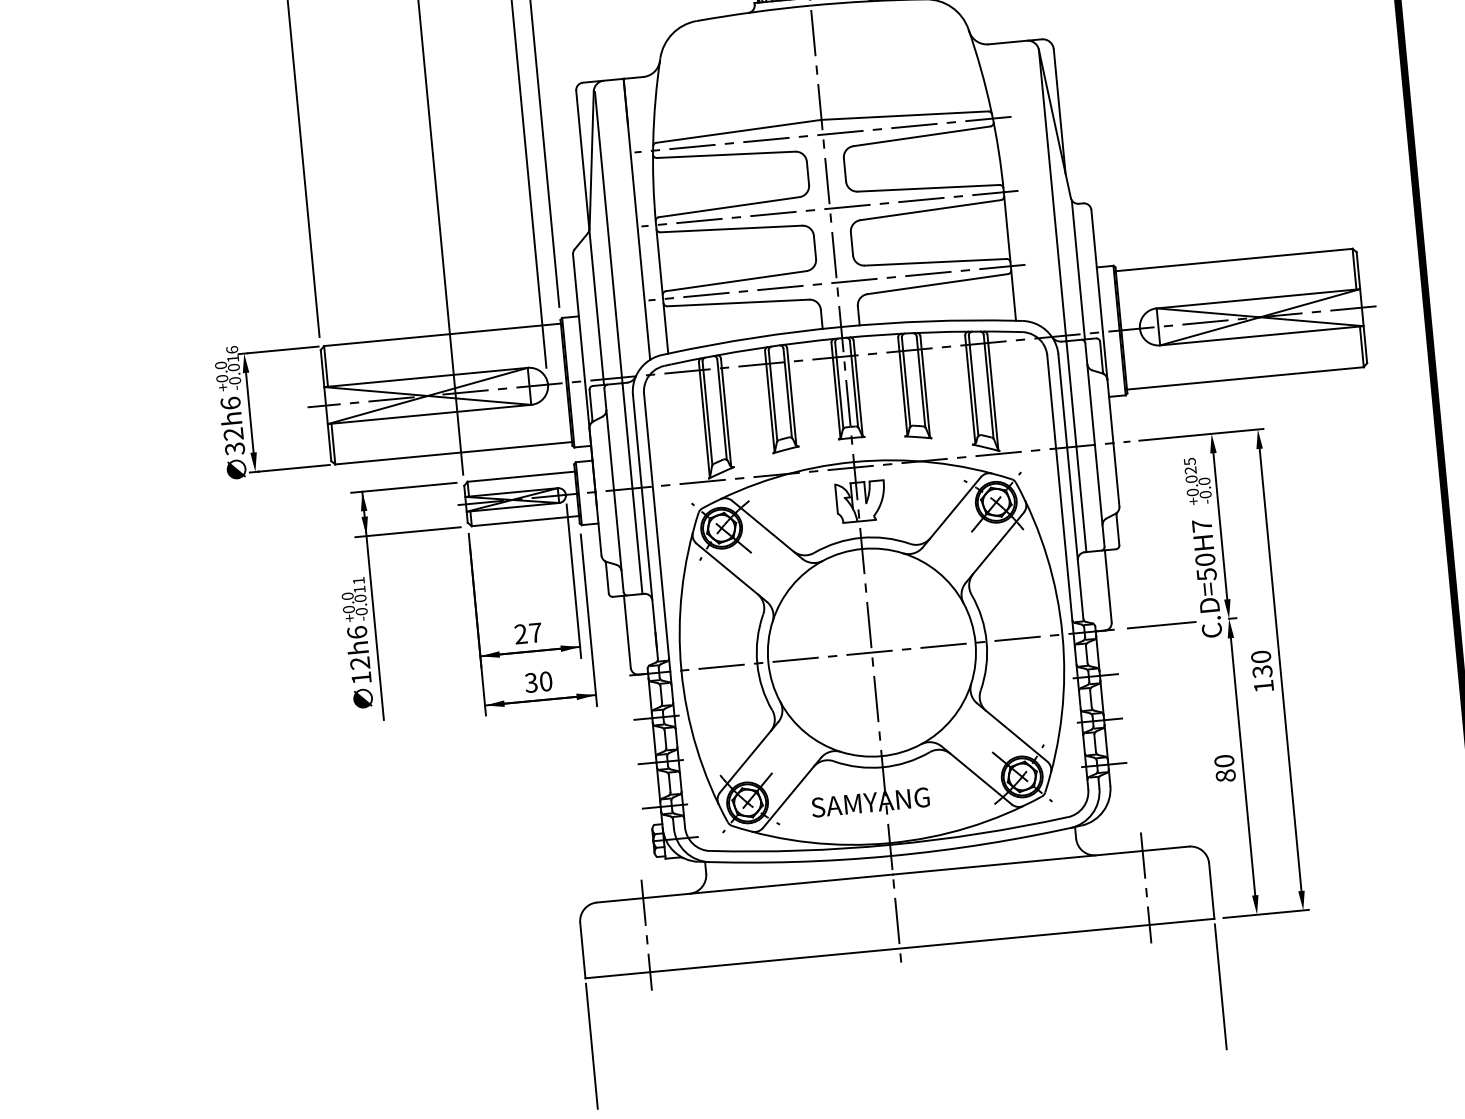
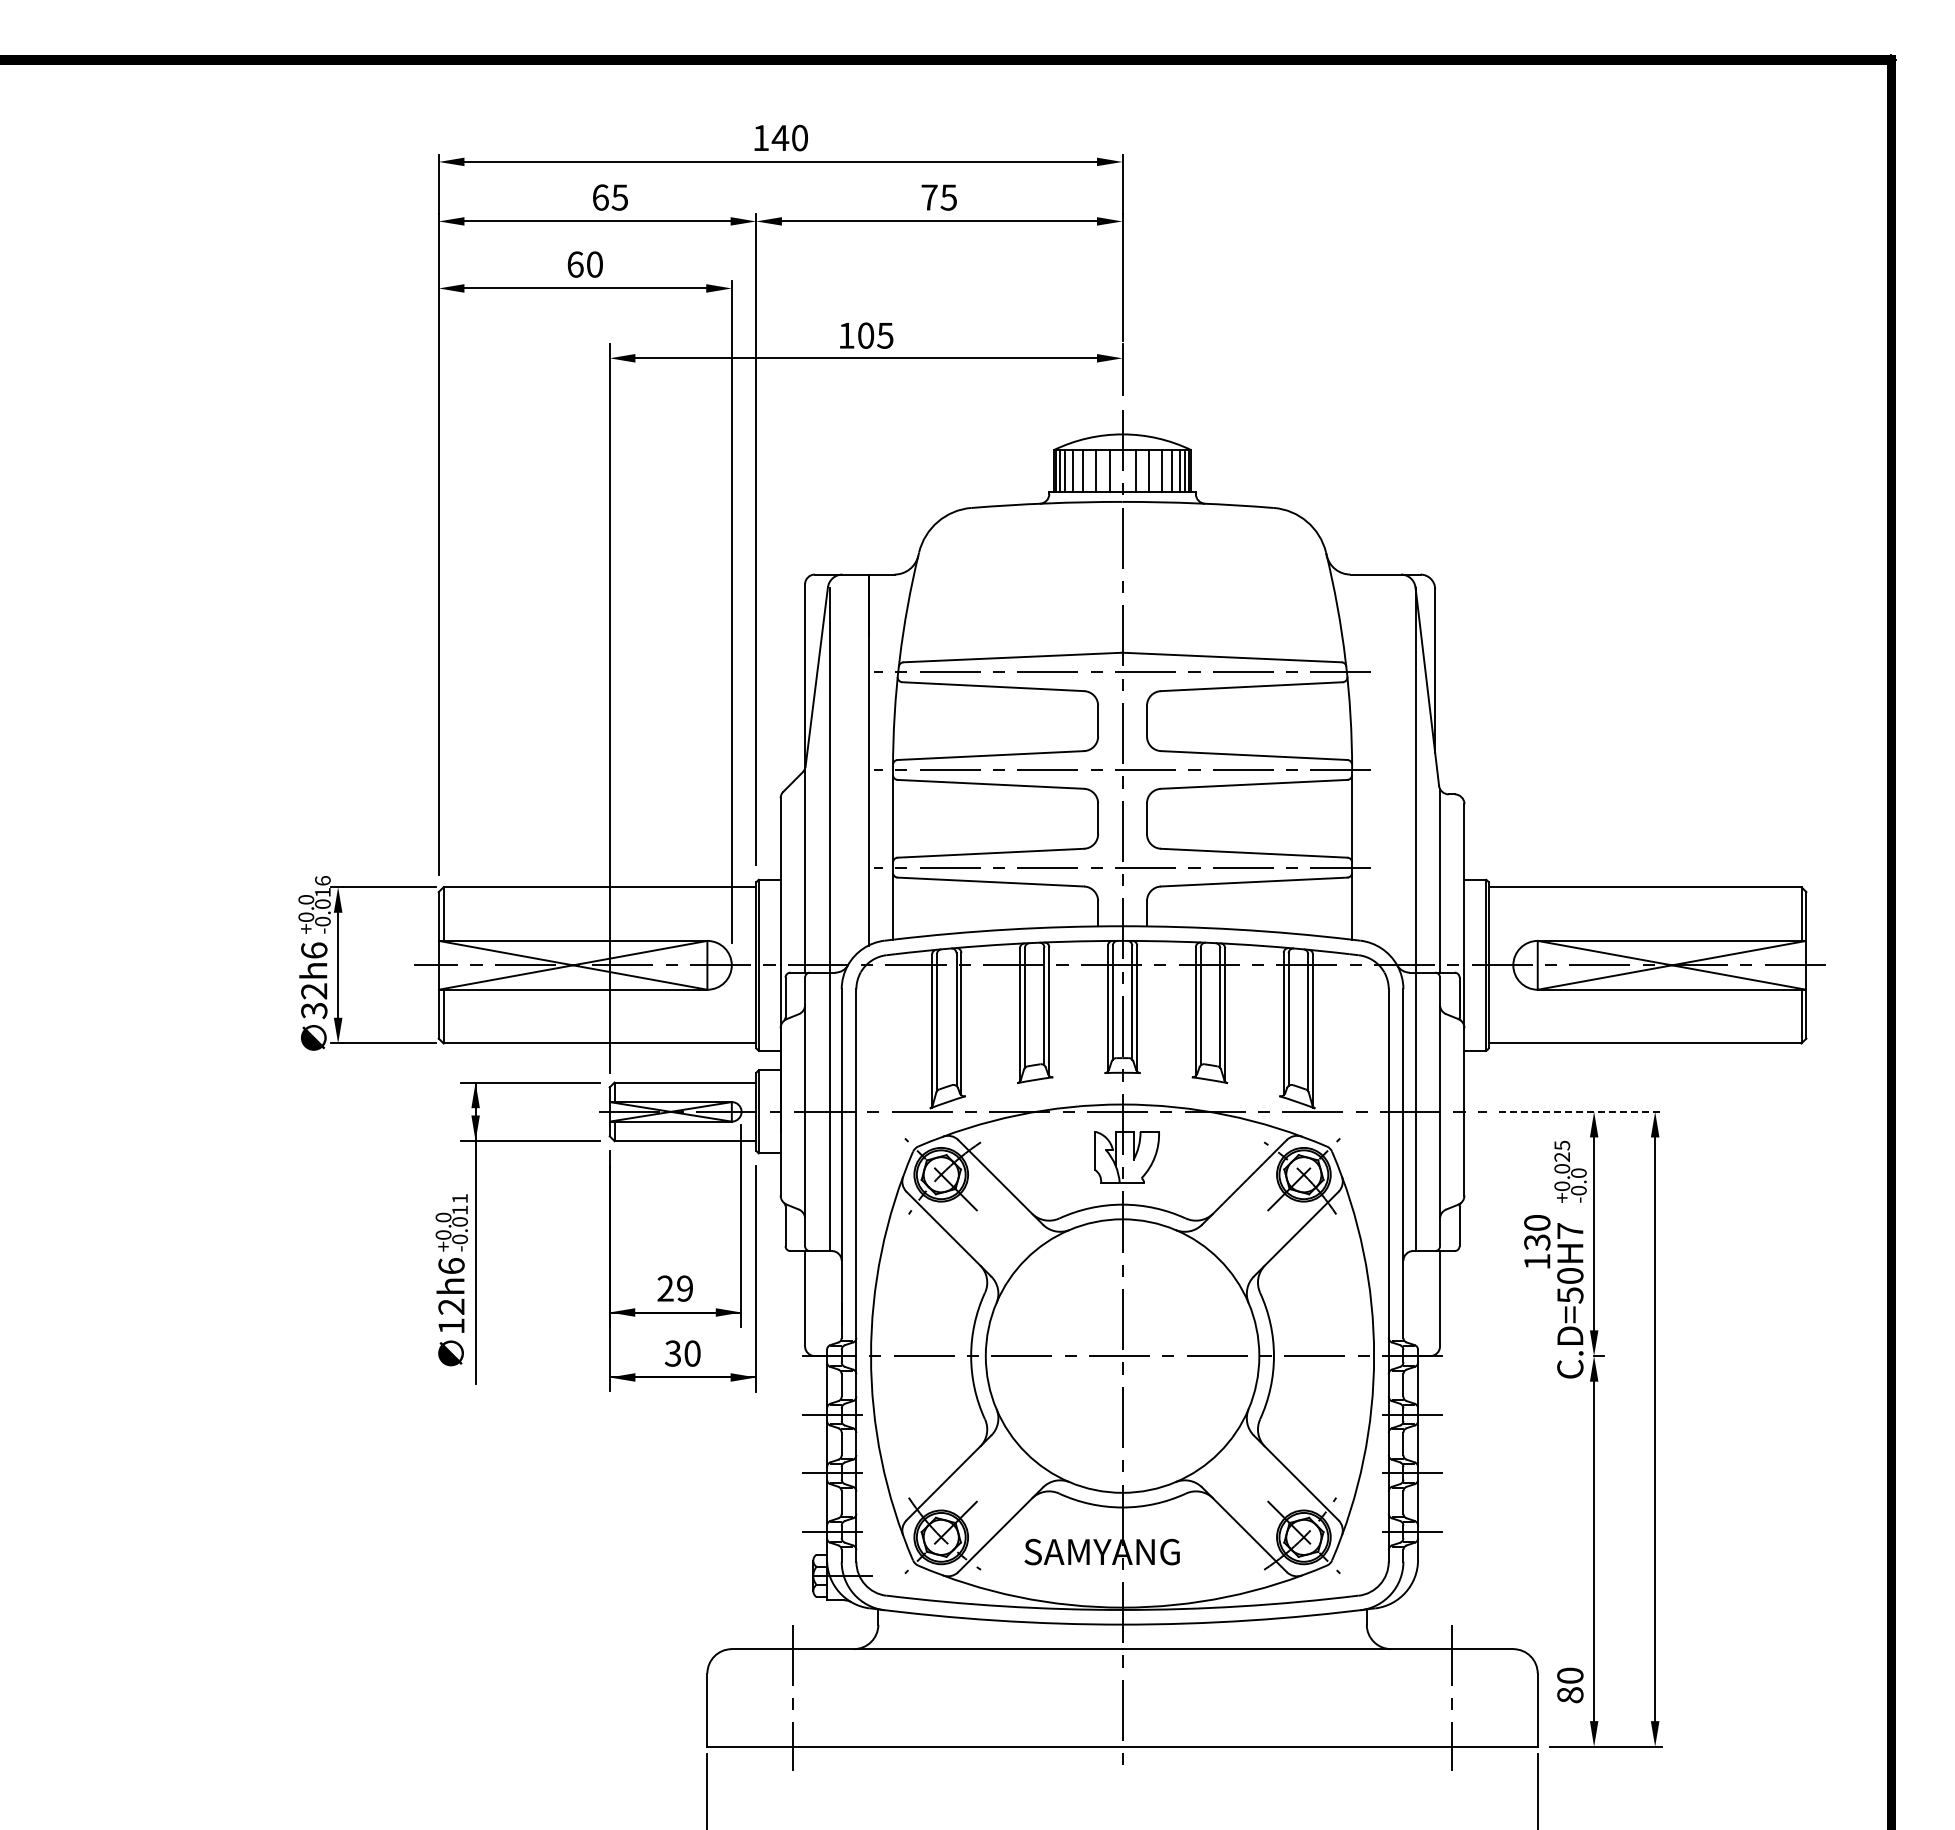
line: (1201, 434) -> (1580, 1111), solid -> dashed
line: (1161, 625) -> (1504, 1356), removed
text: (536, 632) -> (685, 1288), 27 -> 29
text: (1262, 671) -> (1537, 1241), moved
text: (1225, 768) -> (1570, 1685), moved

